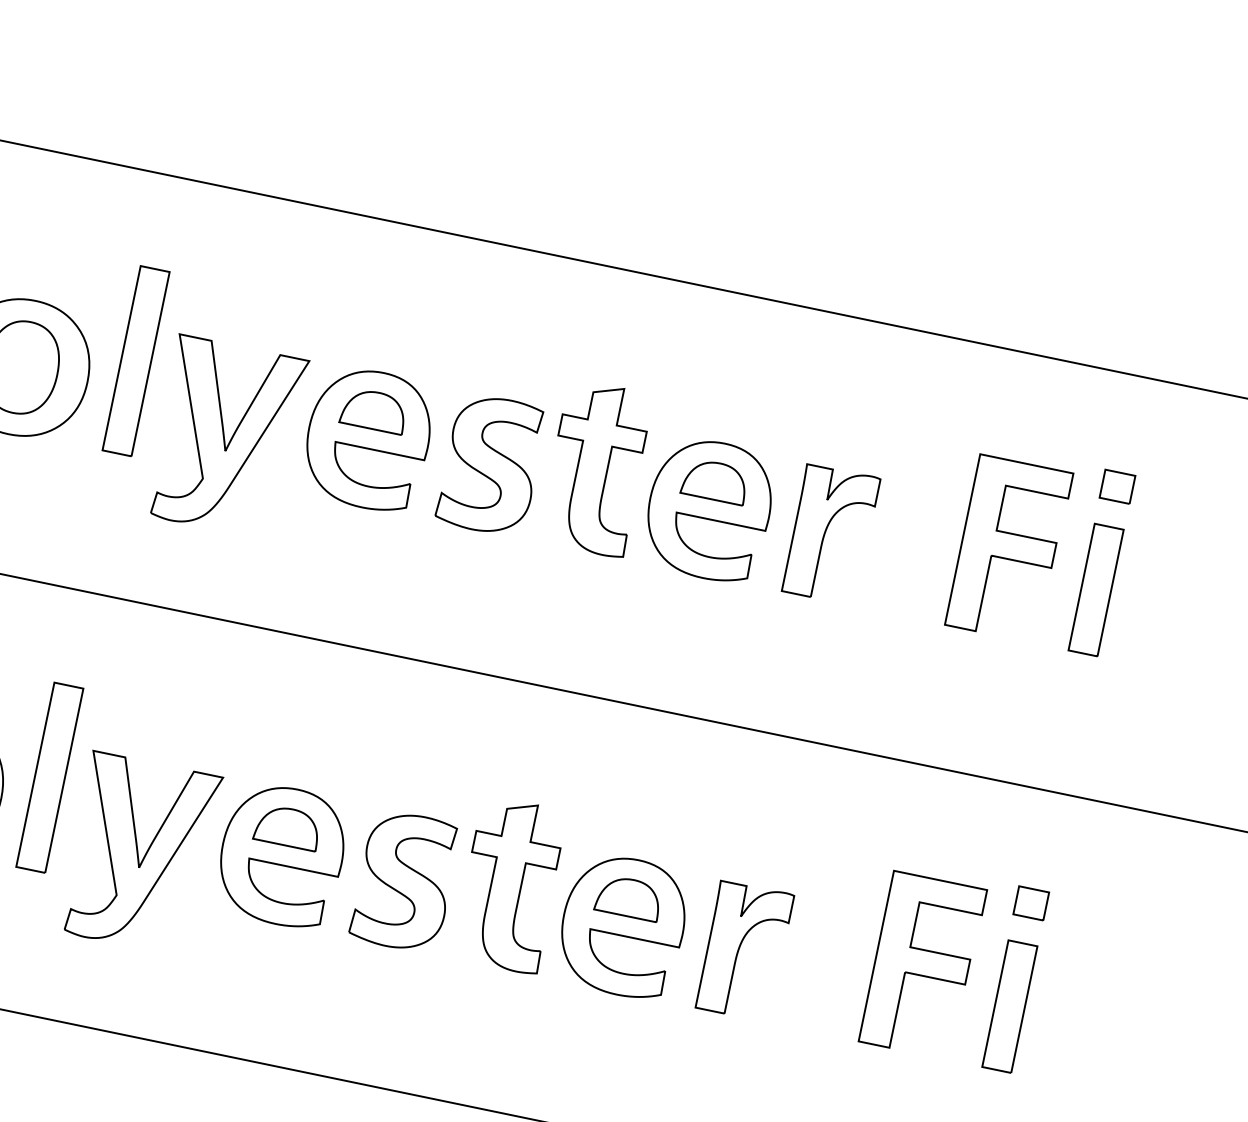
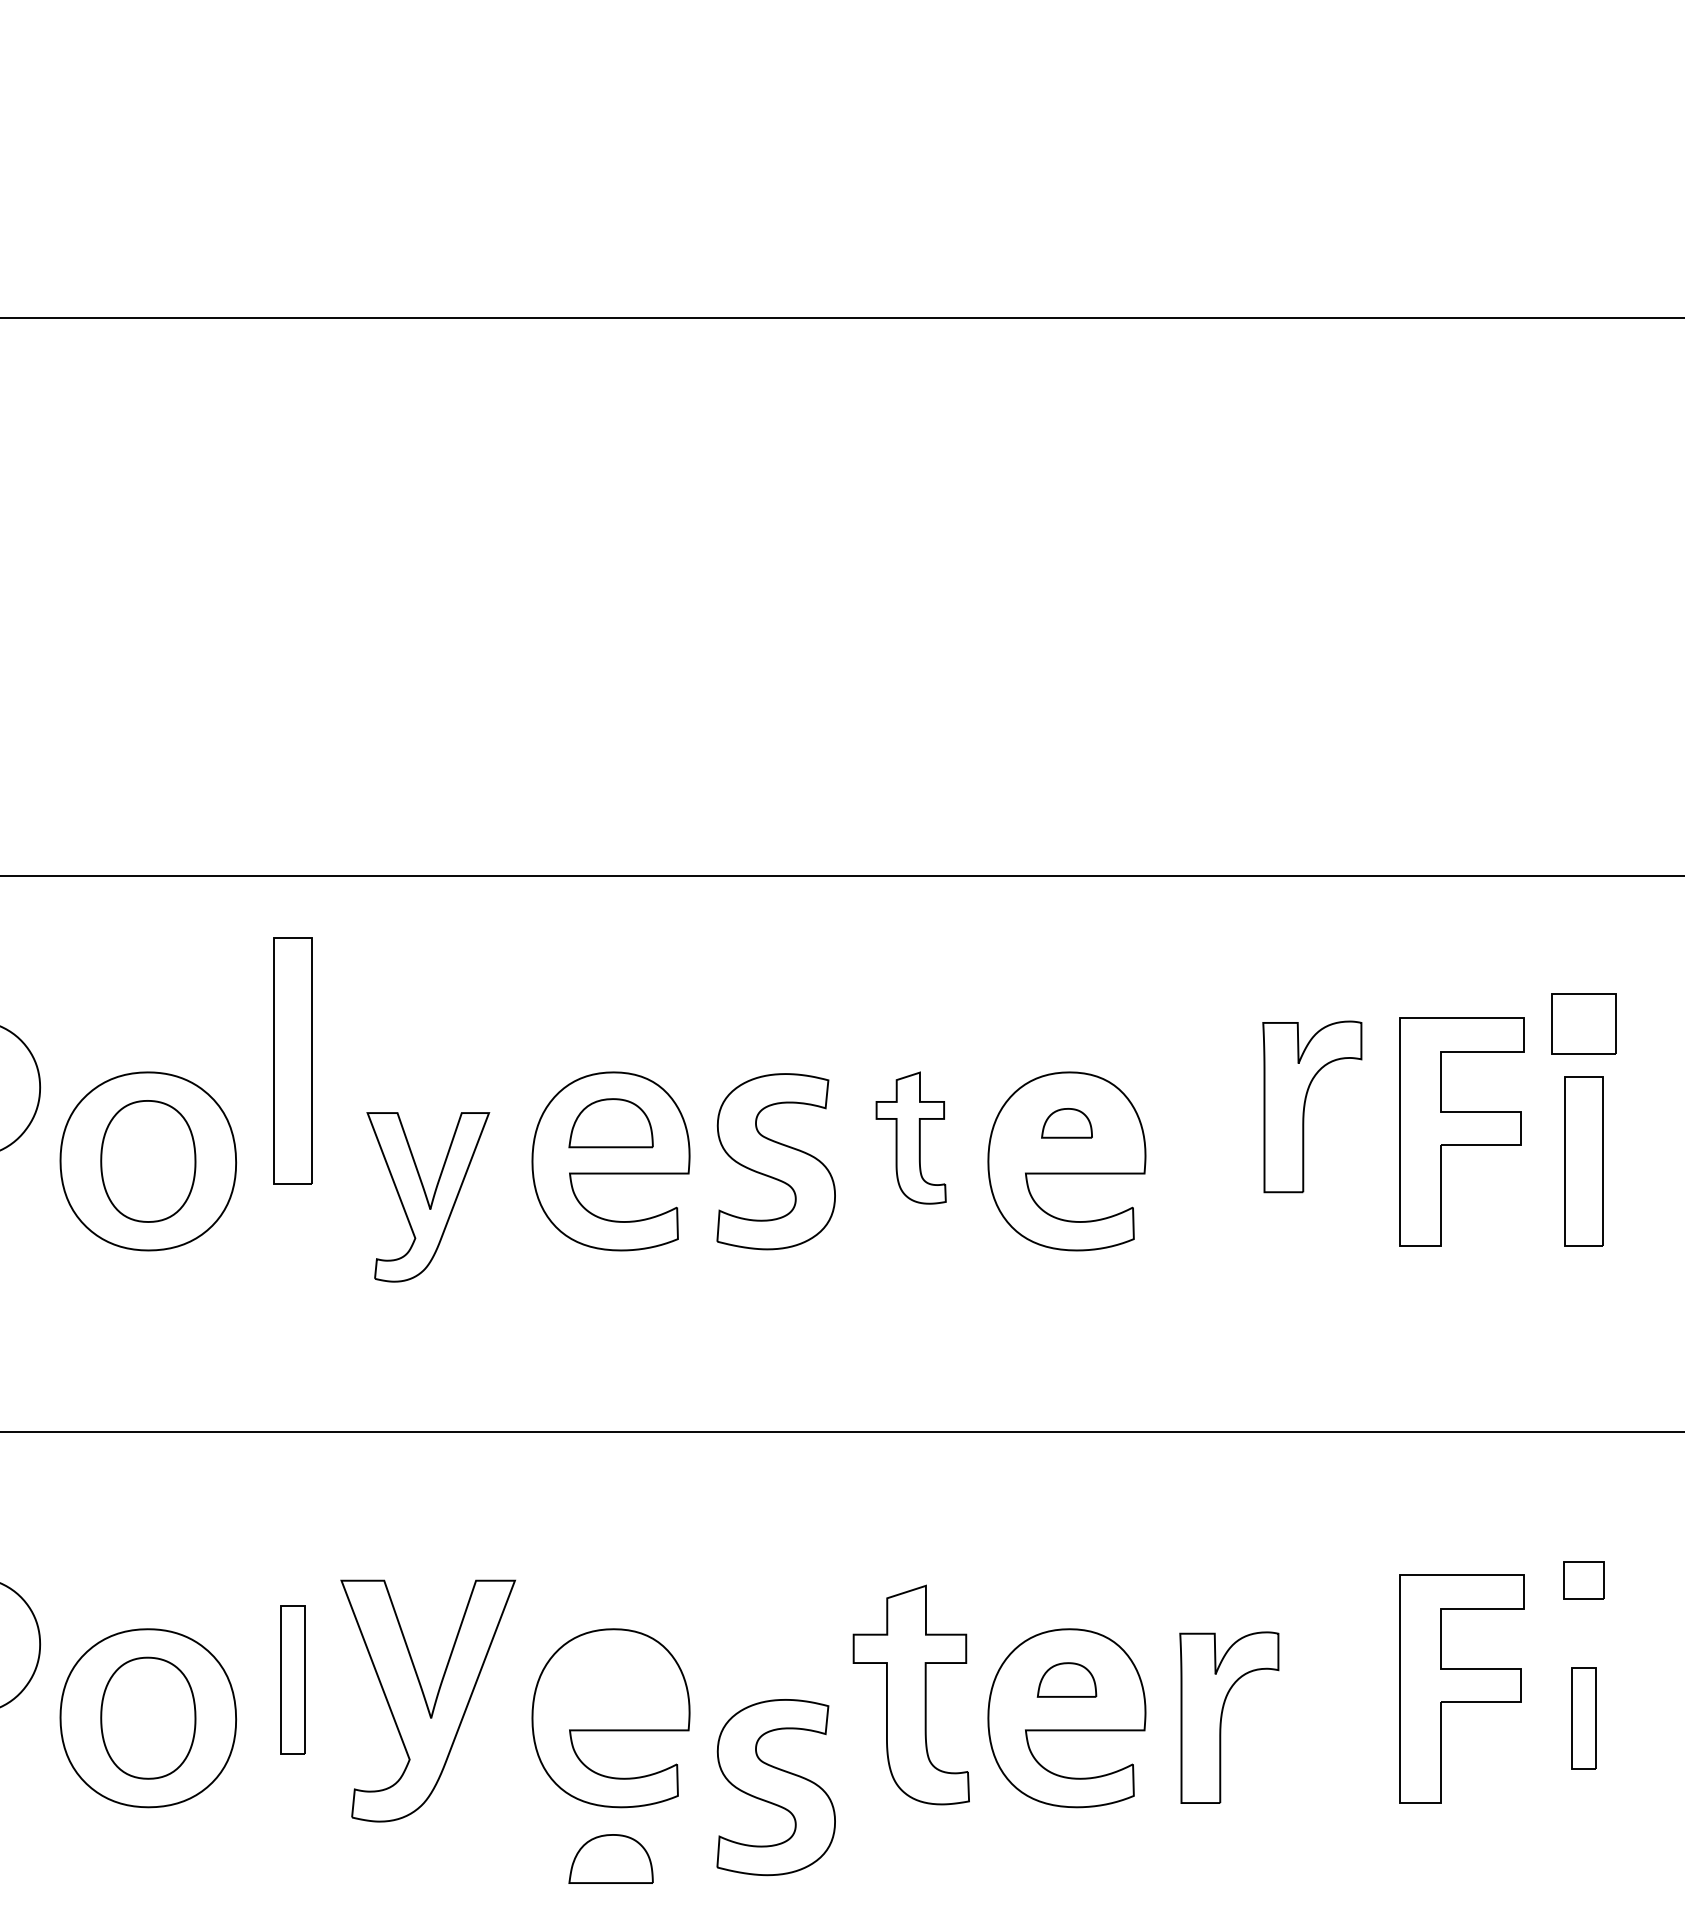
part: (135, 360) -> (292, 1060), moved
part: (226, 437) -> (428, 1197), size x0.7
part: (595, 467) -> (910, 1137), size x0.6
part: (714, 481) -> (1066, 1123), size x0.6
part: (1117, 486) -> (1583, 1023), size x1.6
part: (825, 533) -> (1305, 1106), moved
part: (49, 777) -> (292, 1679), size x0.6
part: (287, 826) -> (610, 1858), moved
part: (139, 853) -> (427, 1700), moved
part: (404, 881) -> (775, 1787), moved
part: (628, 897) -> (1066, 1679), size x0.7
part: (1009, 1006) -> (1583, 1718), size x0.6

